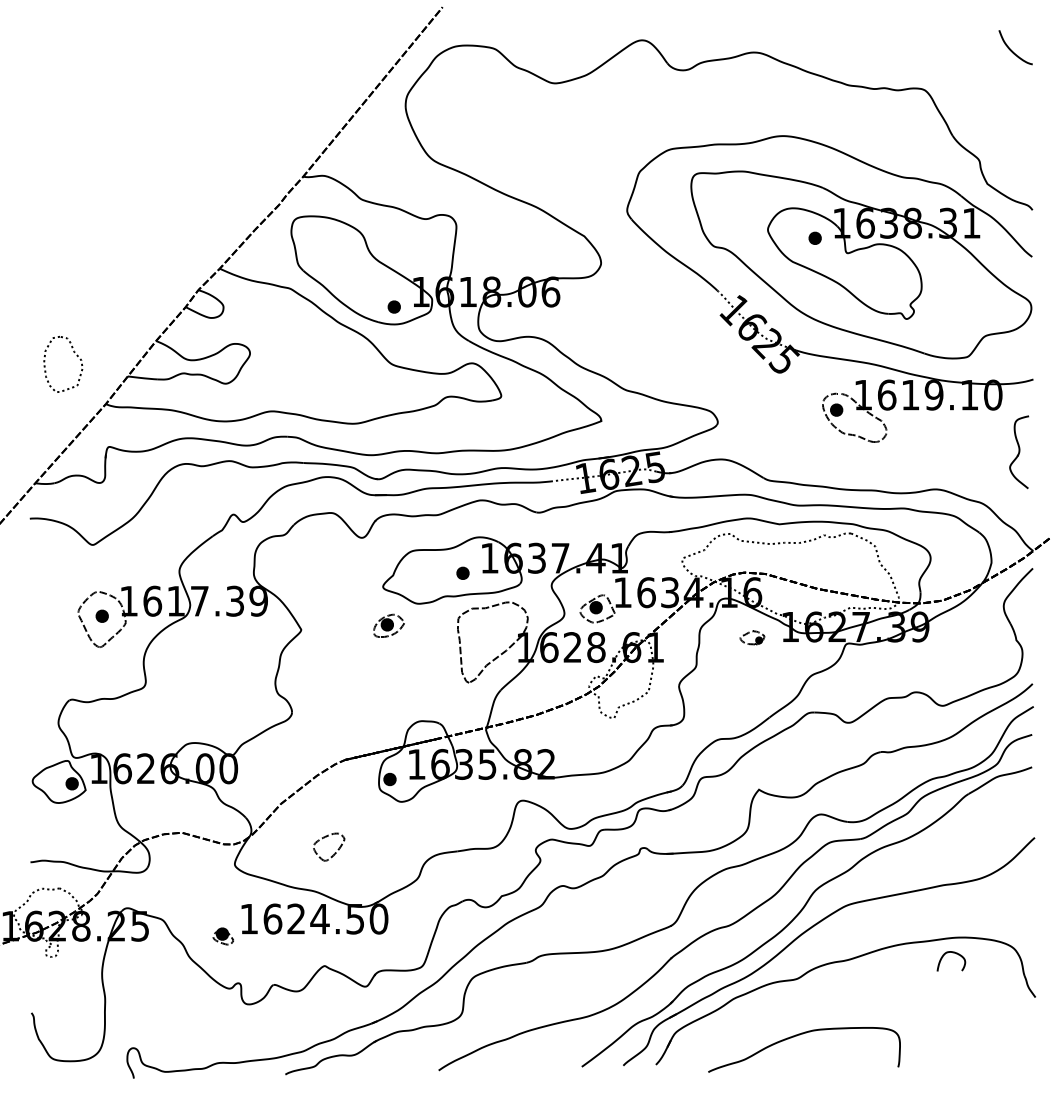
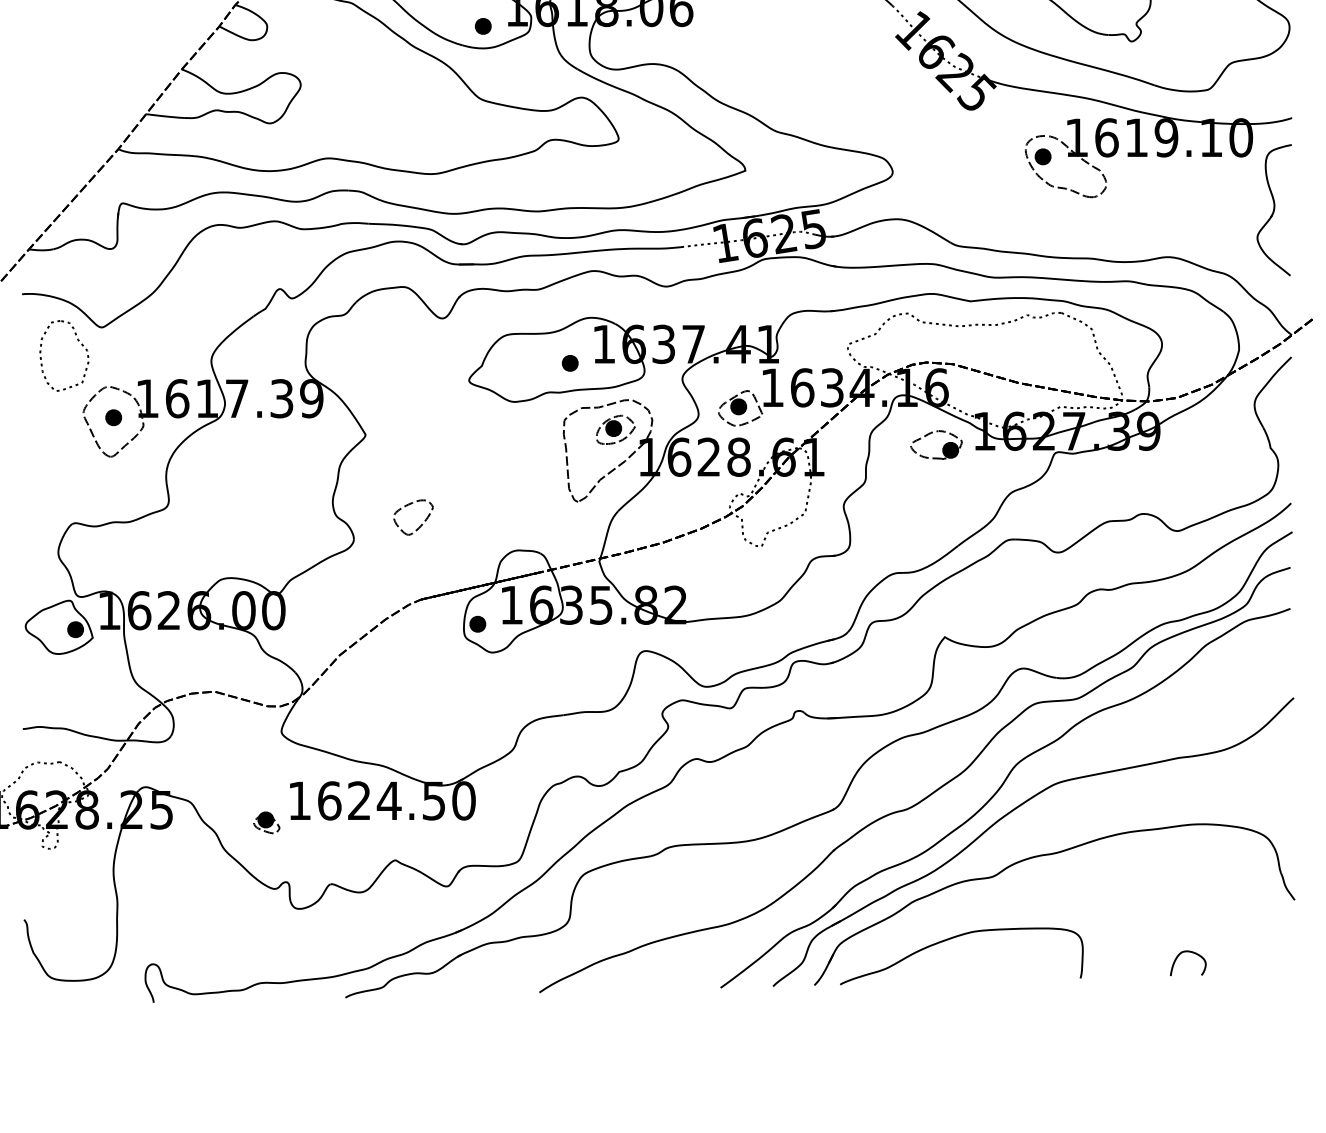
part: (76, 356) -> (81, 345), moved
part: (1019, 452) -> (1274, 210), size x1.43
part: (388, 625) -> (615, 429), moved
part: (752, 637) -> (936, 444), size x1.67
part: (334, 852) -> (420, 524), moved
curve: (952, 953) -> (1189, 953), moved
curve: (799, 1035) -> (955, 938), moved

